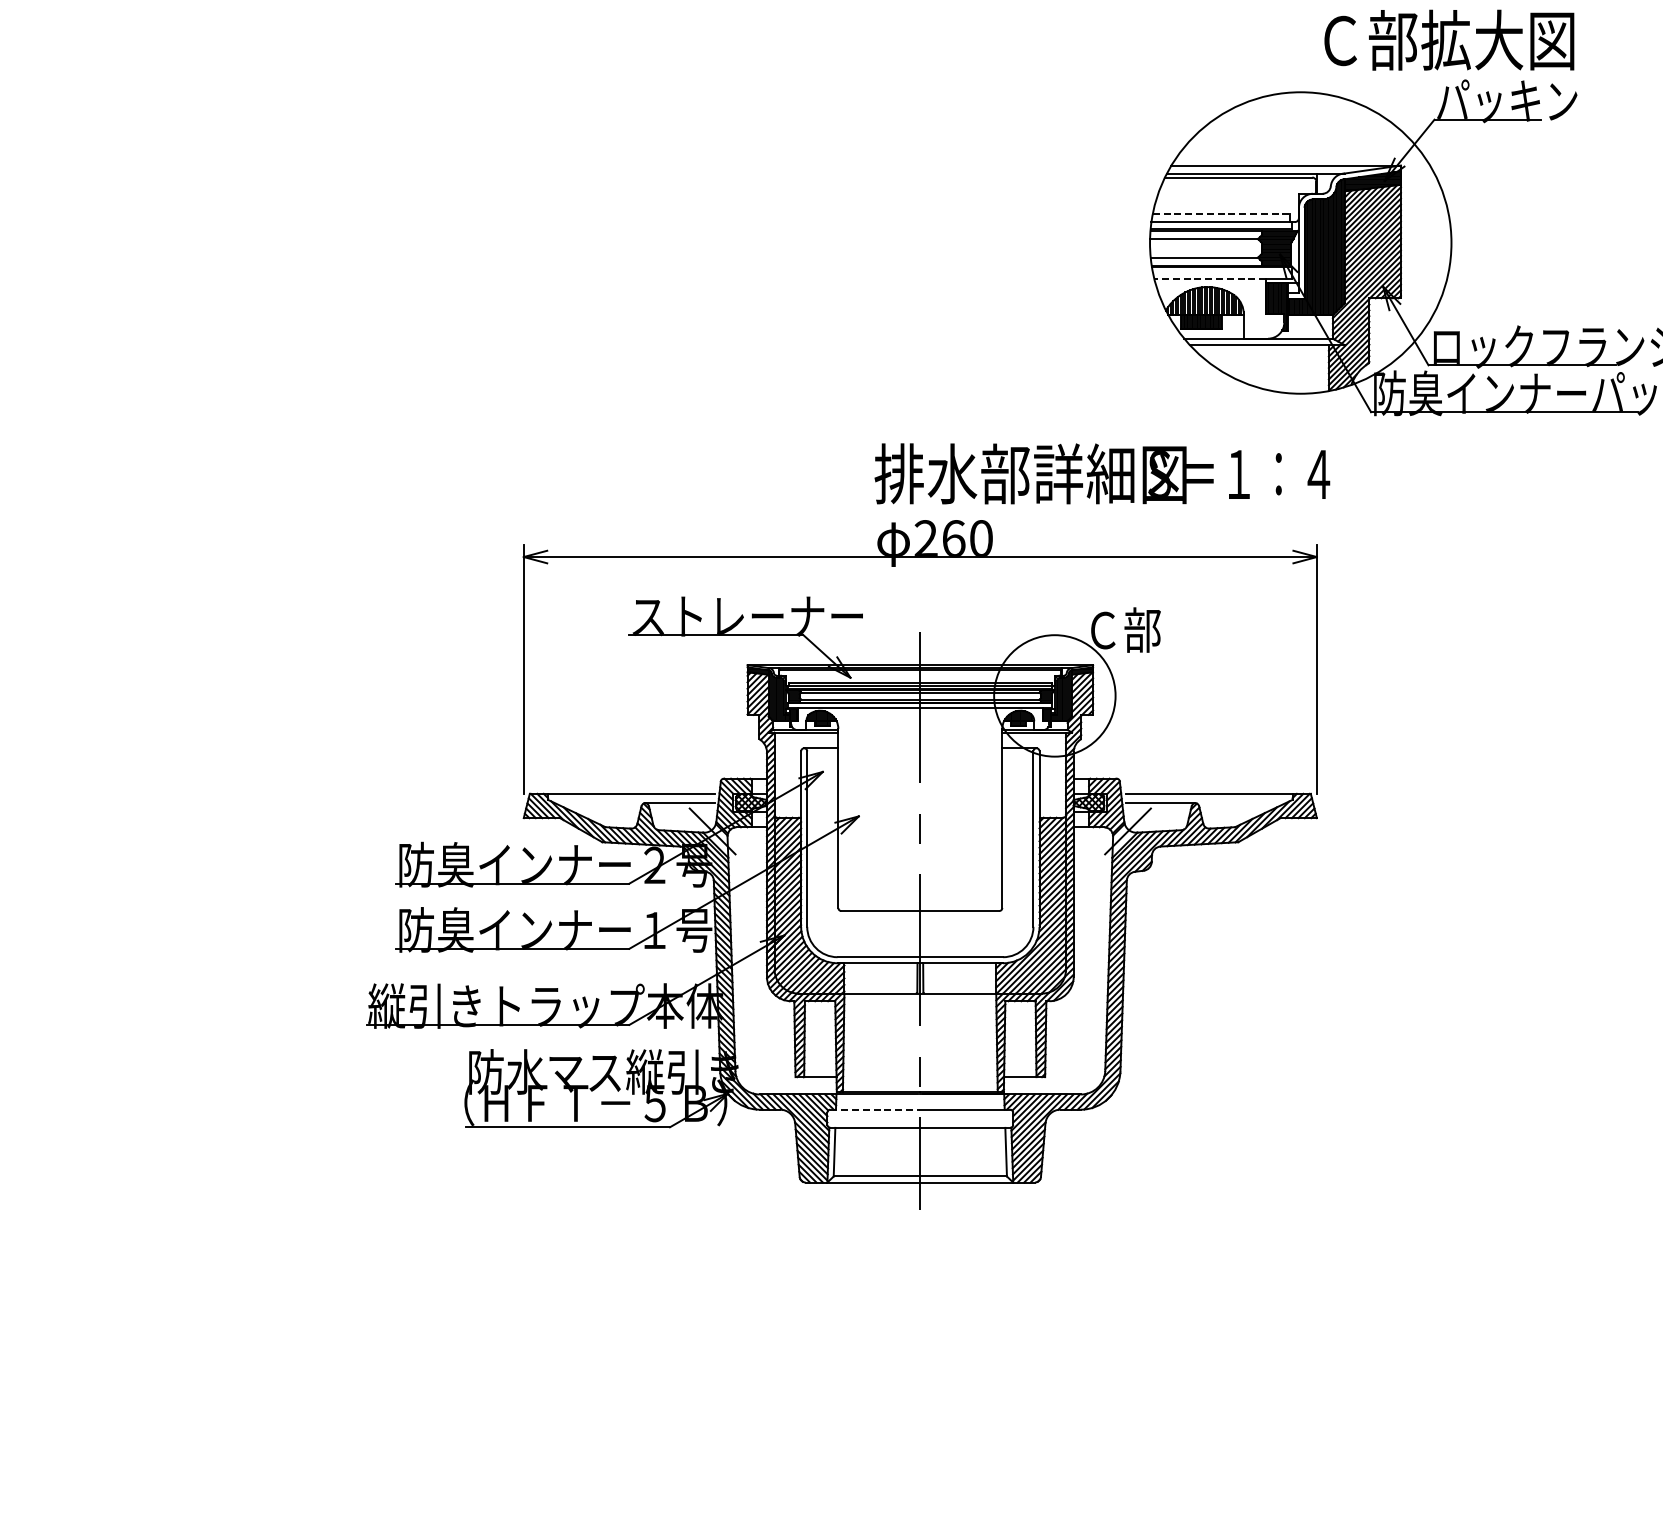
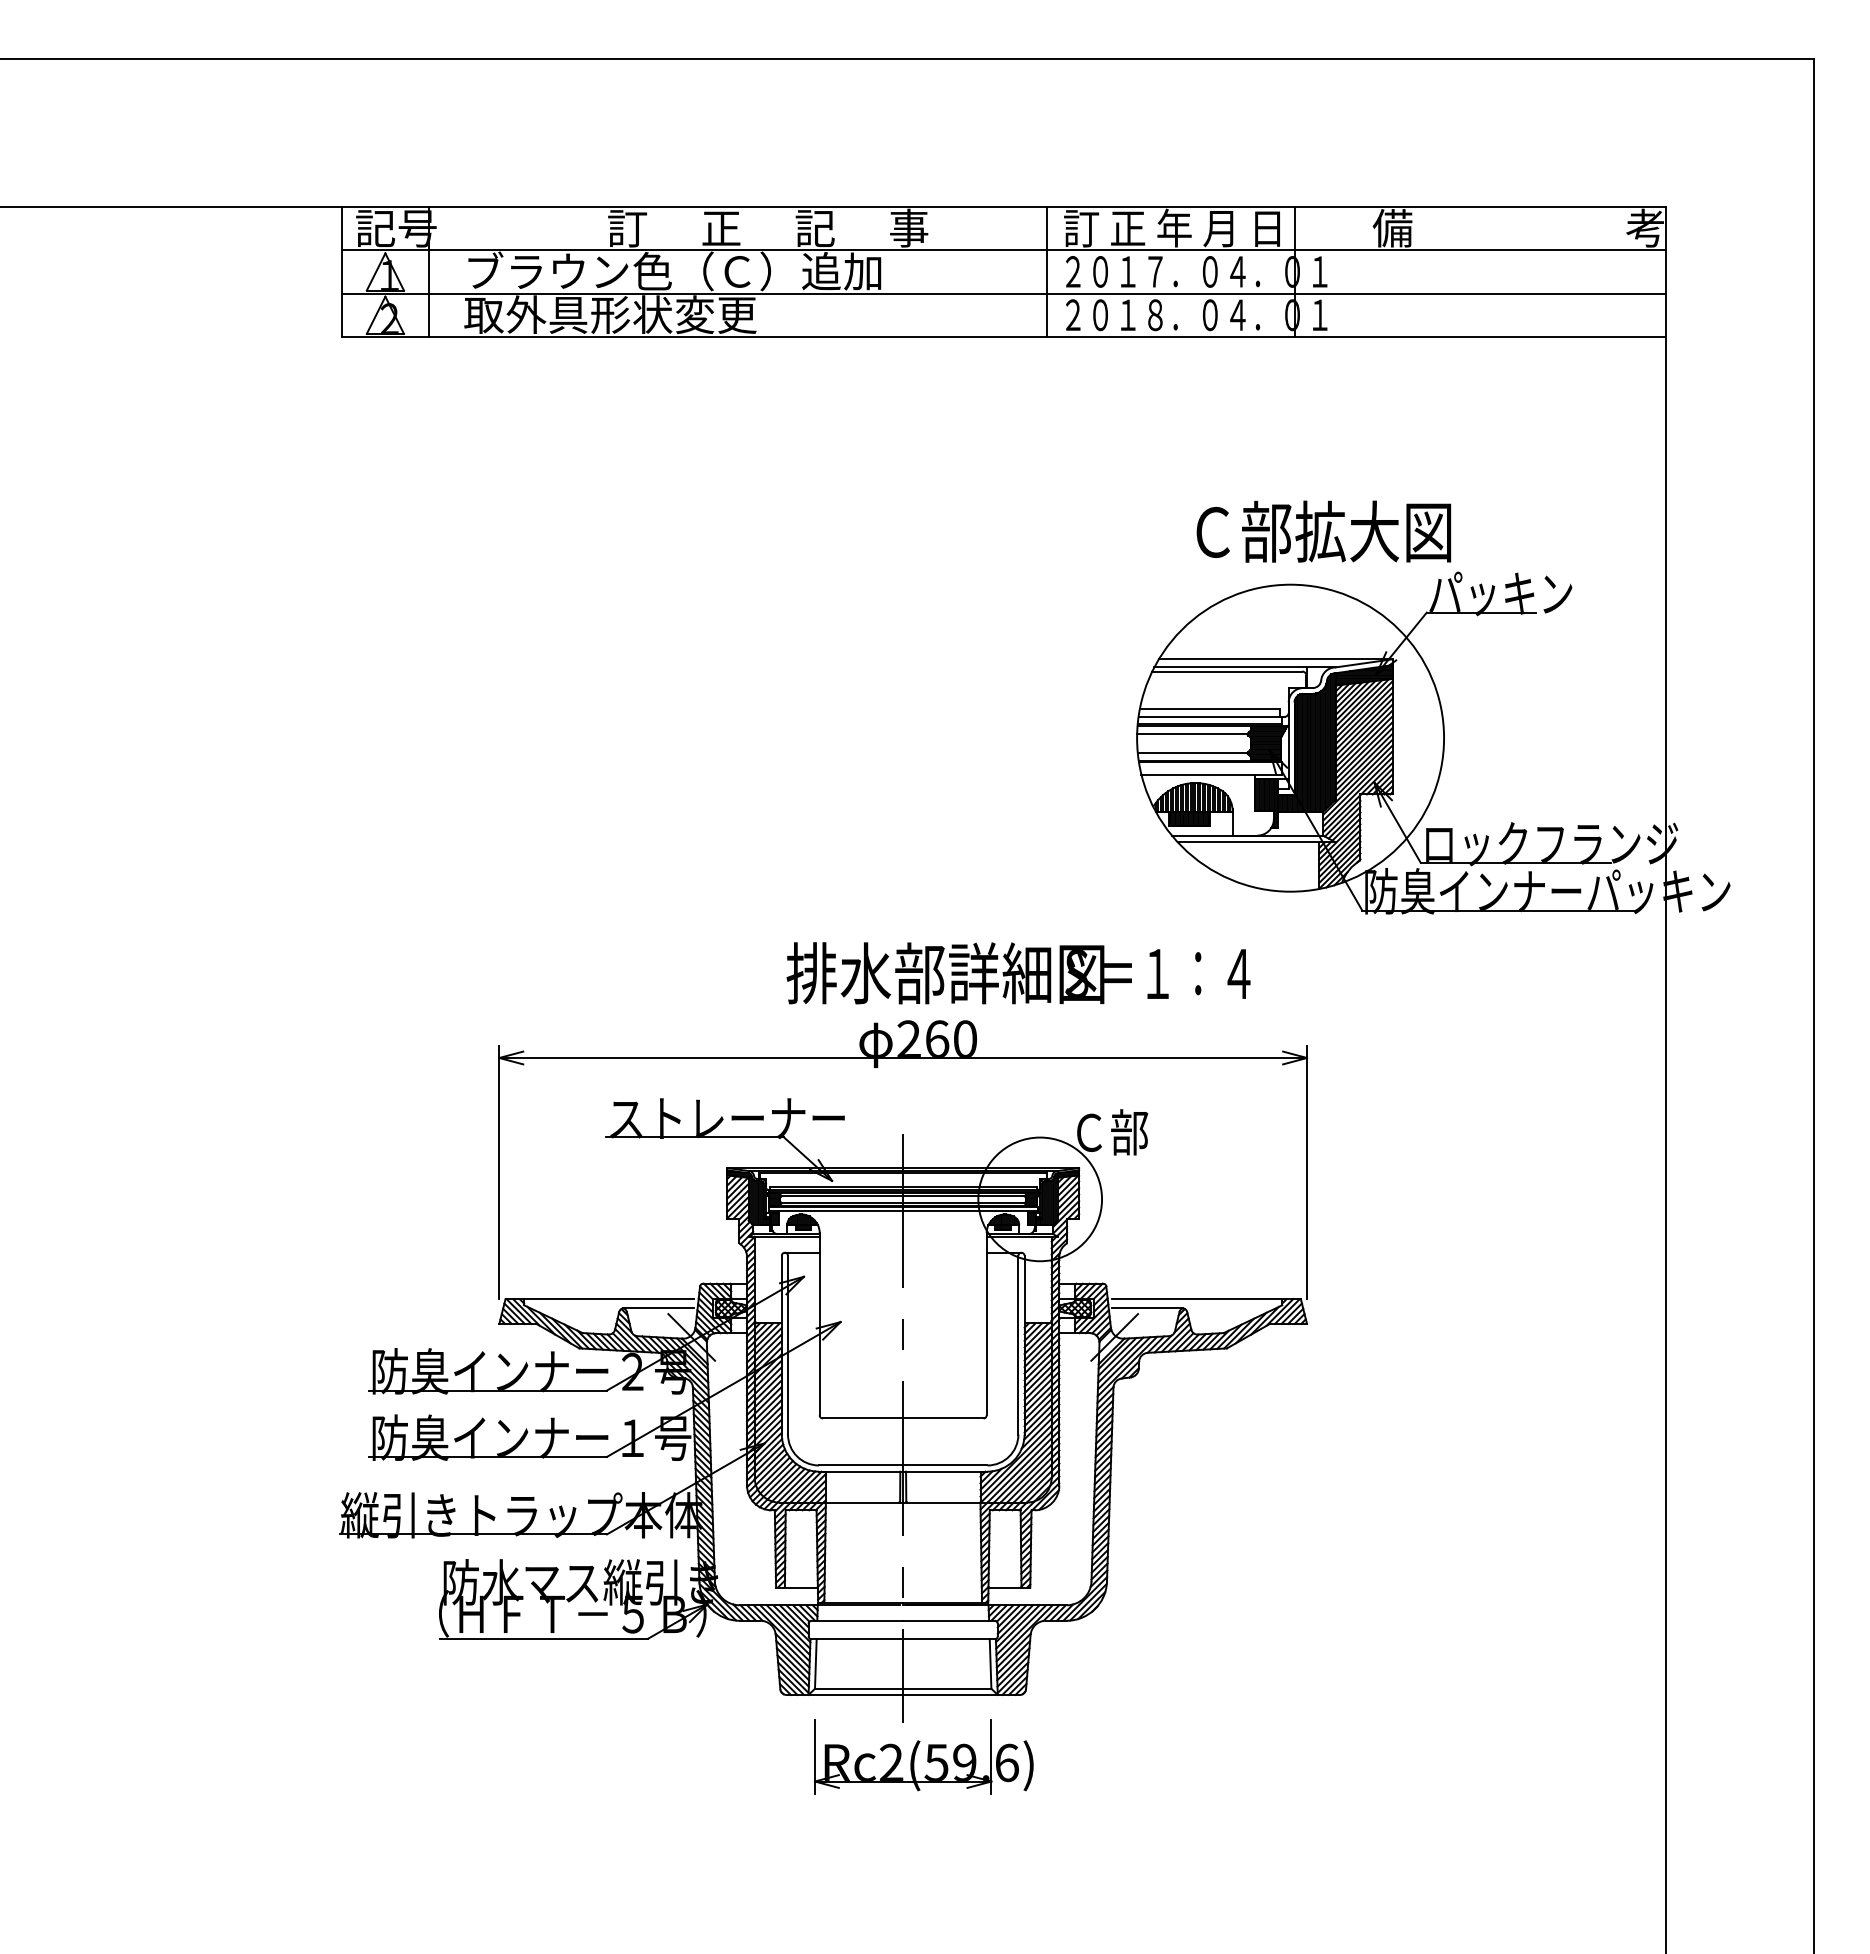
text: (1448, 40) -> (1323, 531), moved
line: (1221, 213) -> (1209, 708), dashed -> solid
line: (1210, 278) -> (1198, 774), dashed -> solid
text: (1102, 474) -> (1018, 973), moved
line: (875, 1109) -> (857, 1620), dashed -> solid
part: (940, 1242) -> (923, 1756), added

